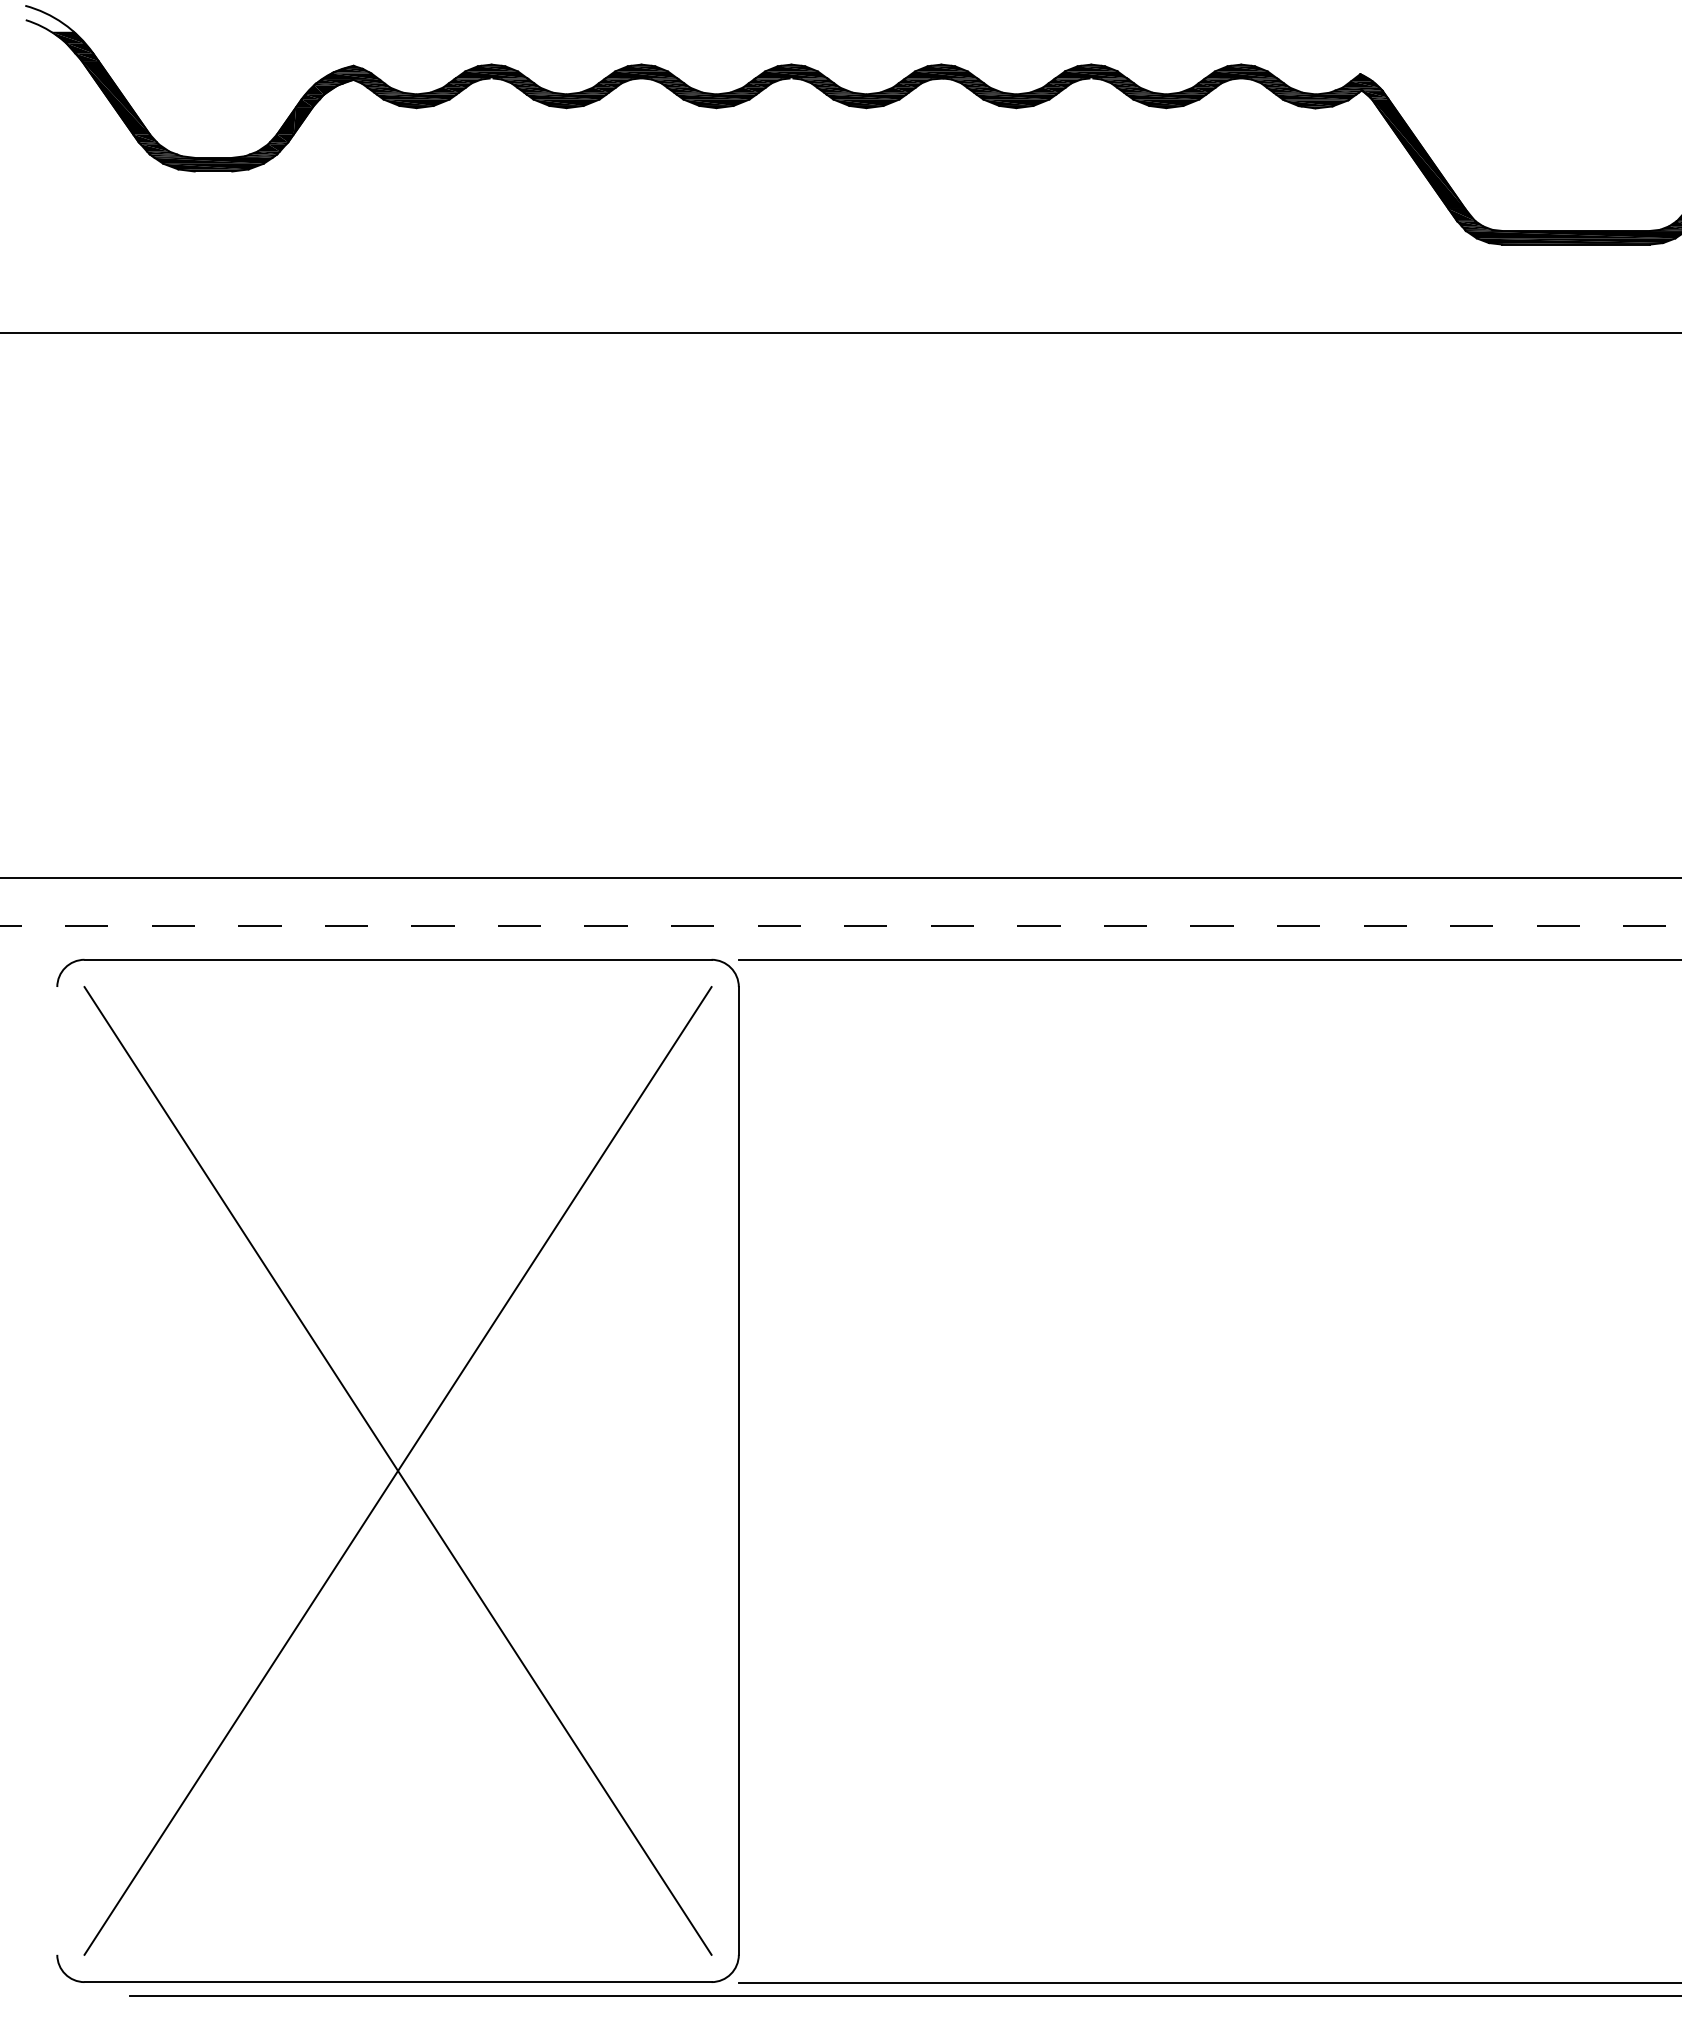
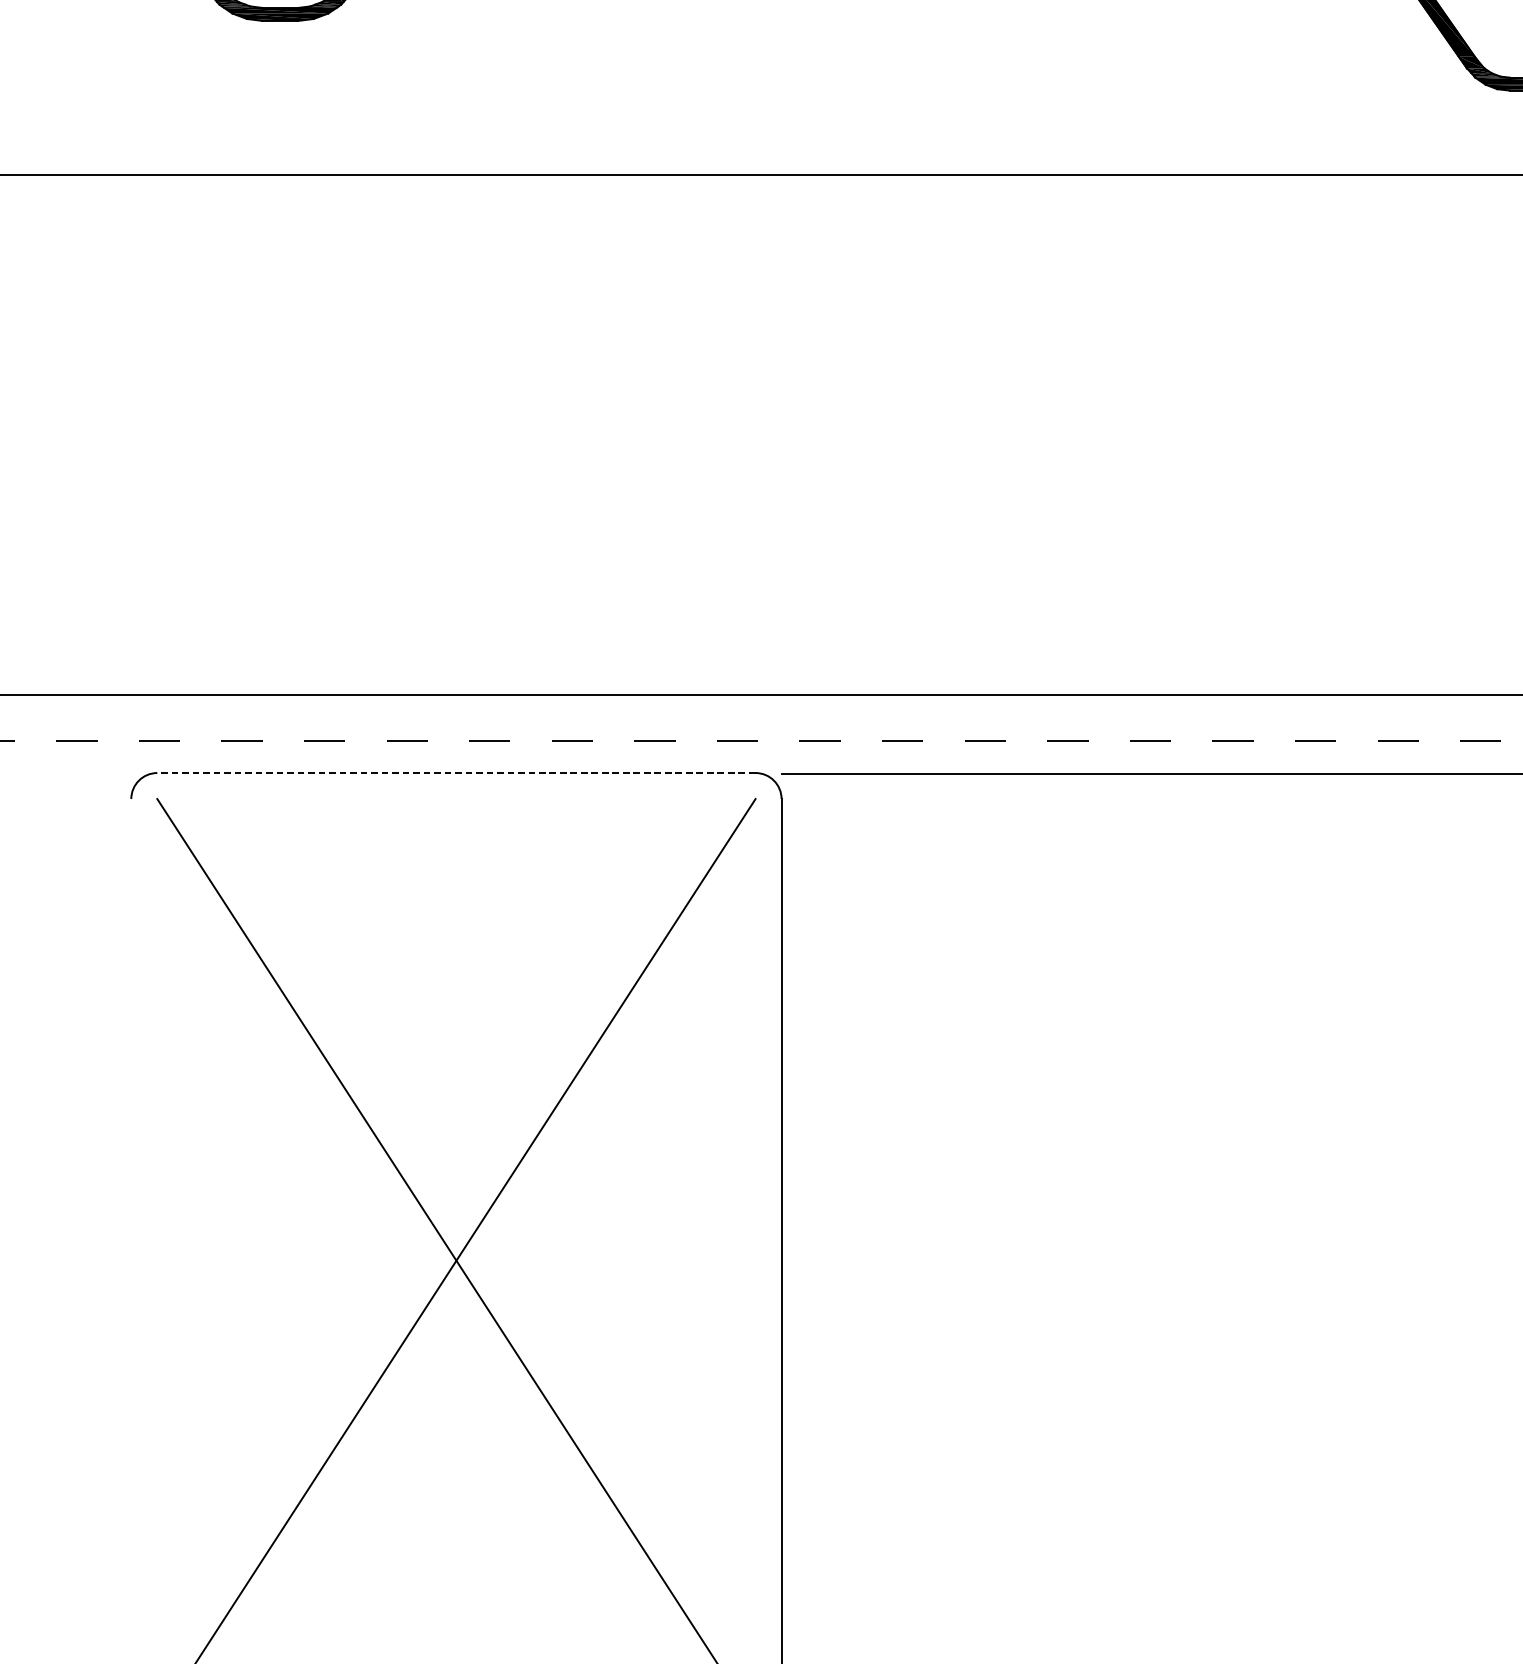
line: (398, 959) -> (456, 772), solid -> dashed

